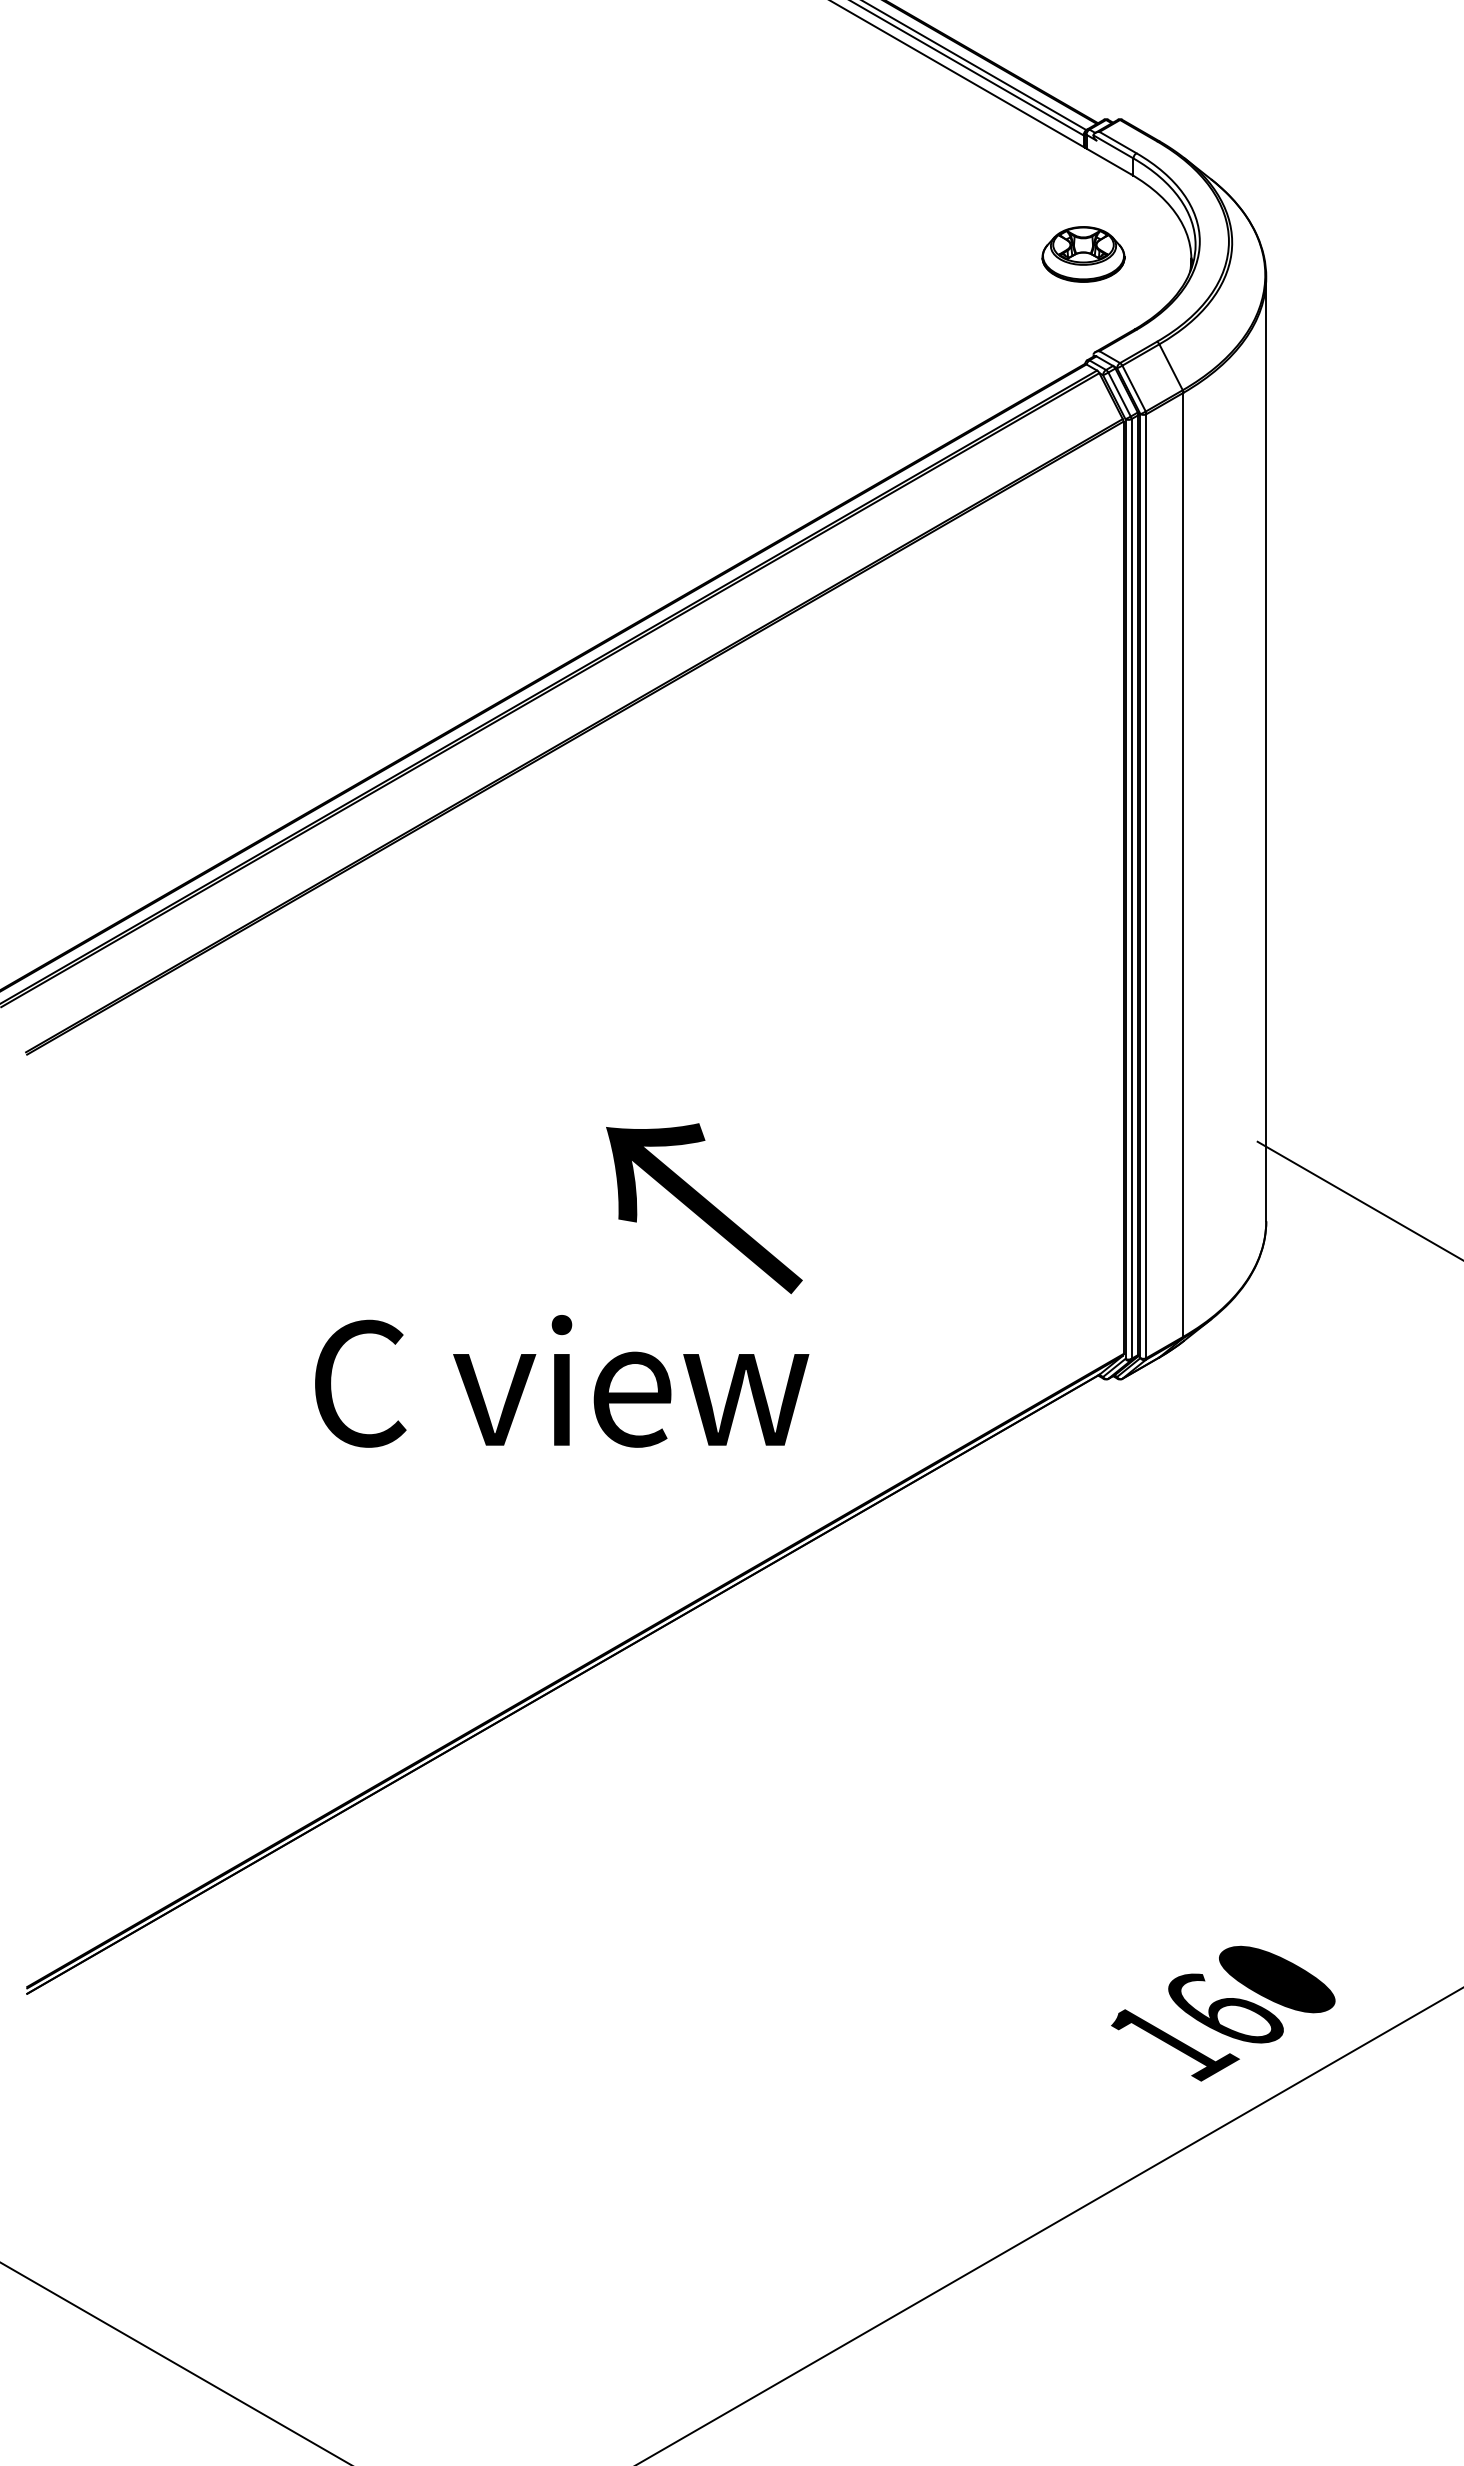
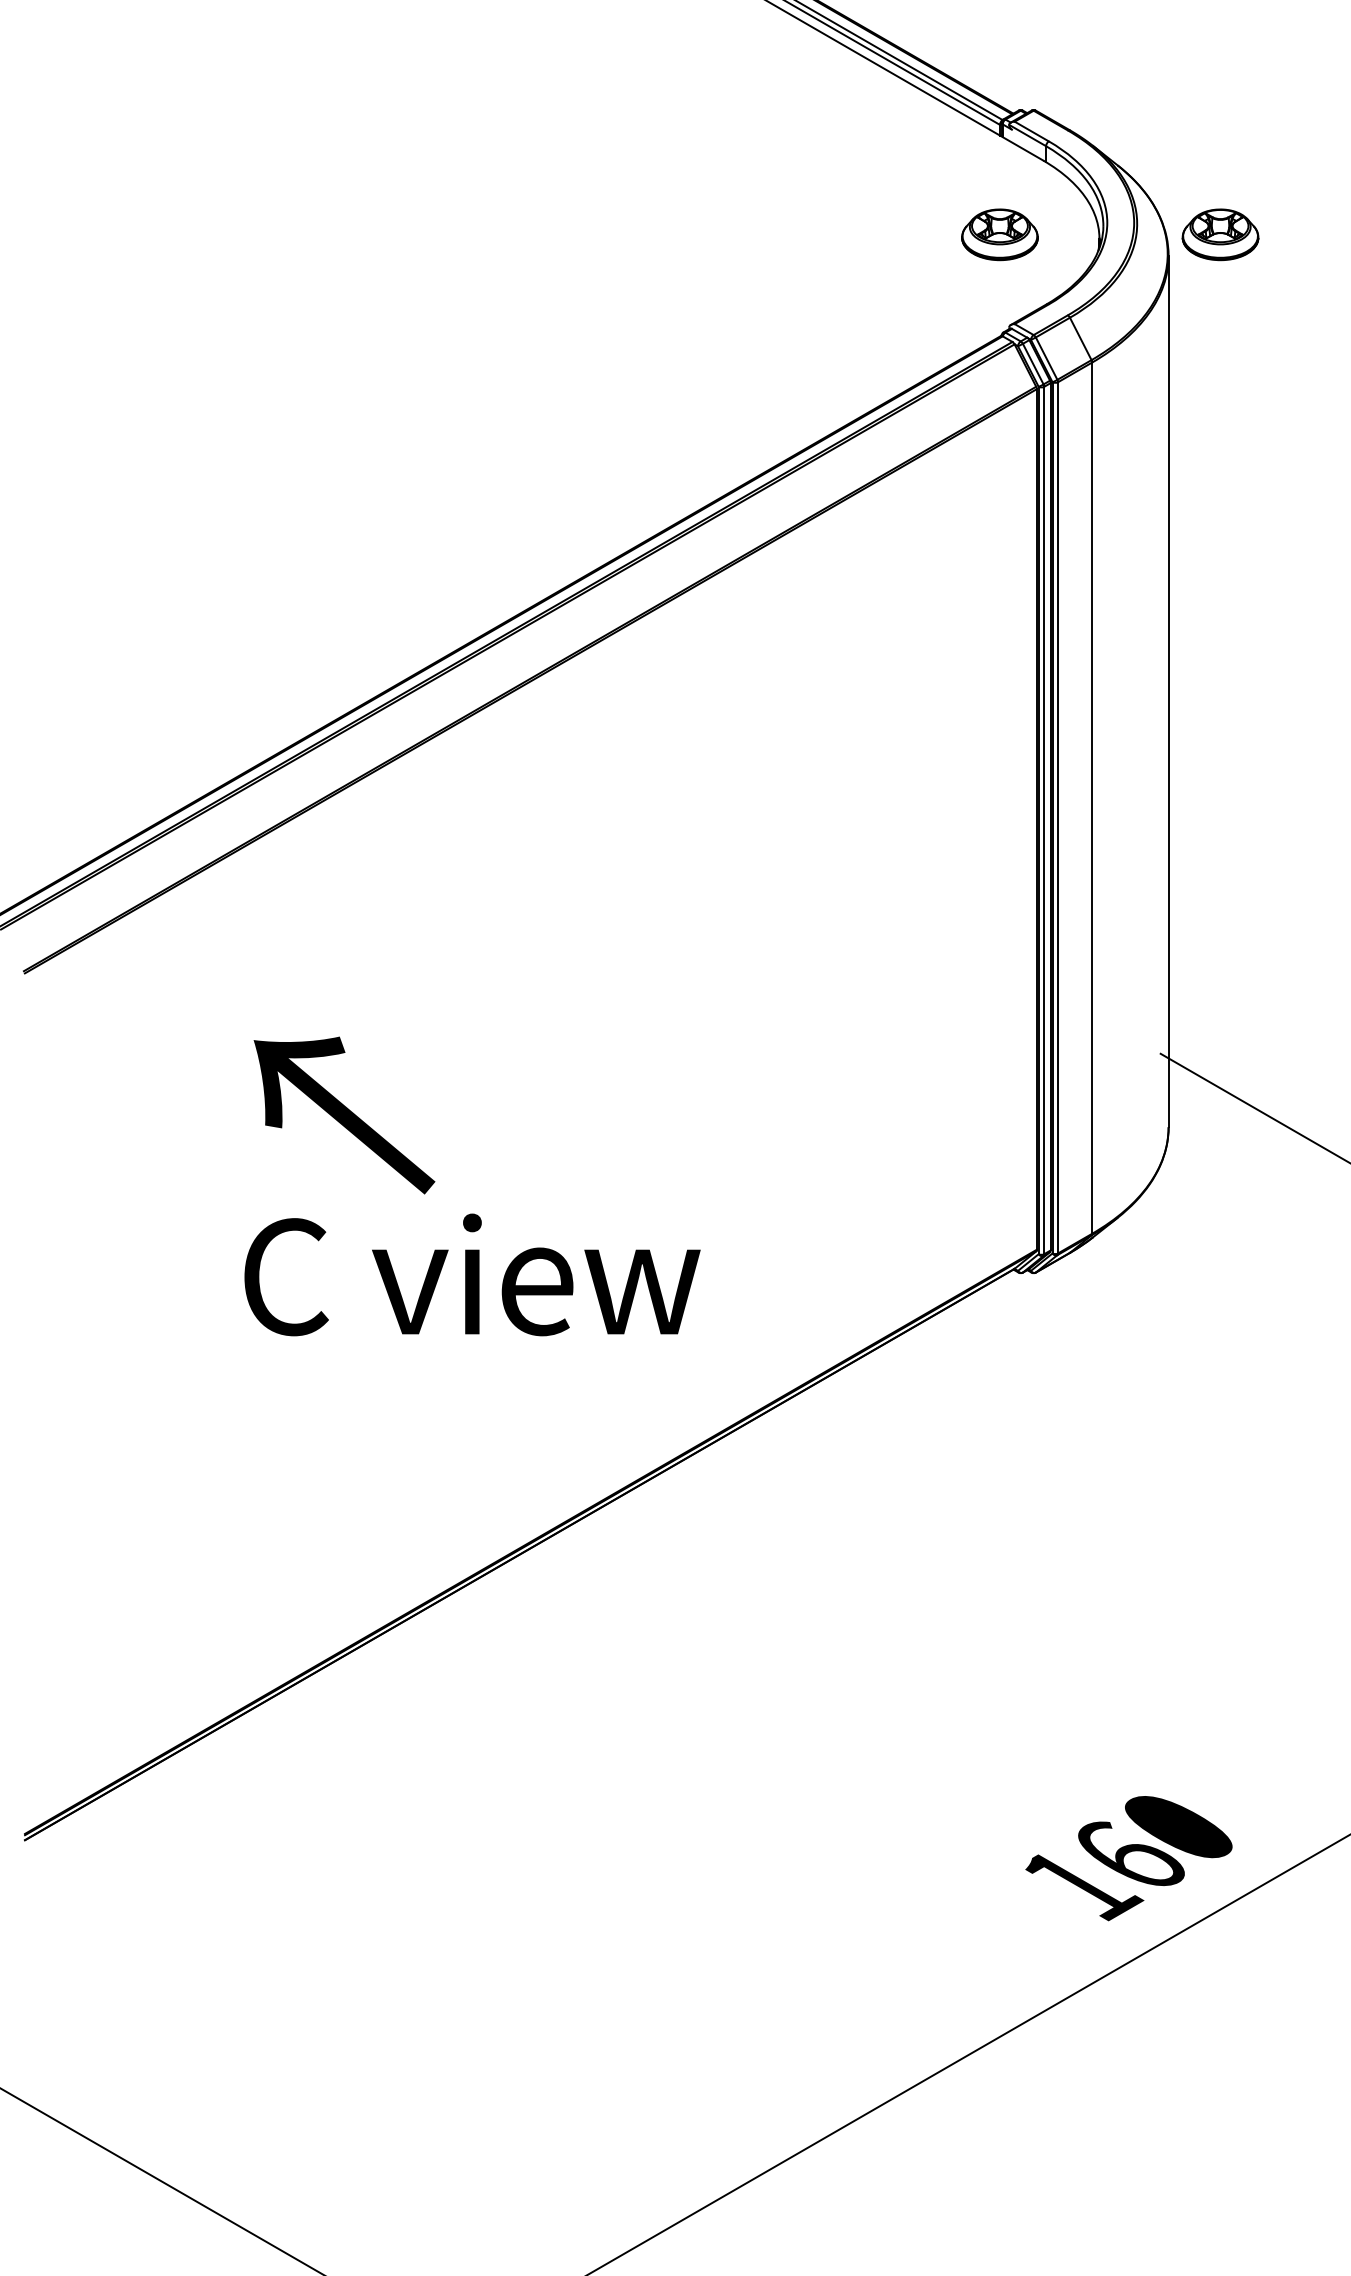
part: (1322, 254) -> (1220, 234), added
text: (704, 1208) -> (344, 1115), moved
text: (562, 1381) -> (472, 1275), moved

